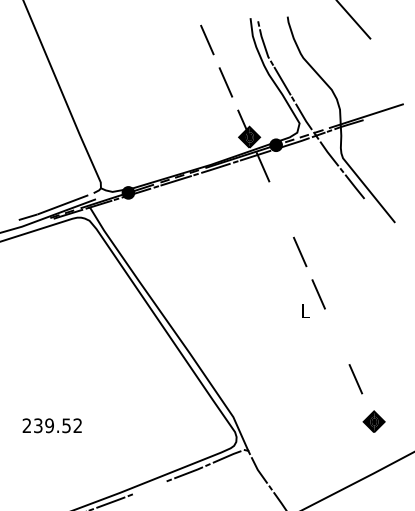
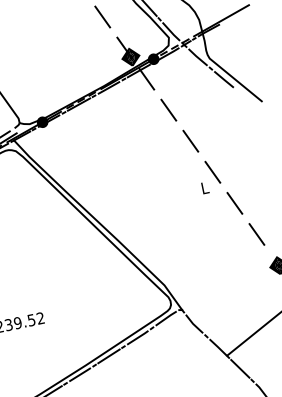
line: (281, 209) -> (168, 110), added
line: (337, 336) -> (235, 203), added
line: (149, 487) -> (108, 356), added

